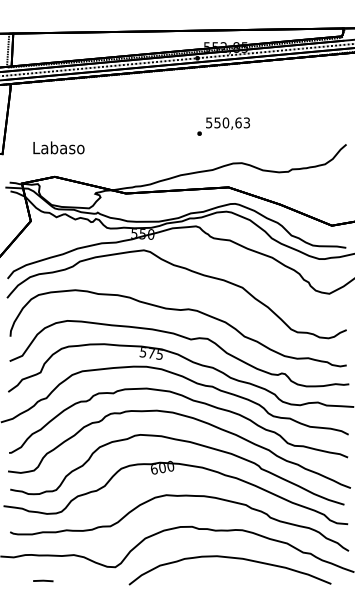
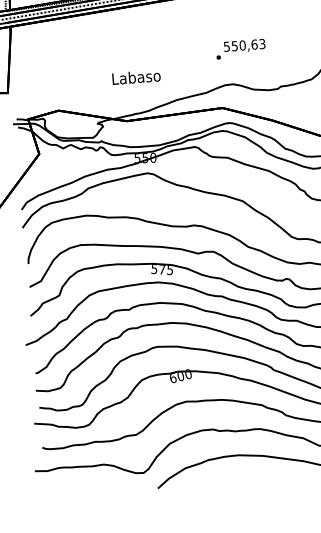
text: (223, 126) -> (240, 49), moved
text: (58, 147) -> (136, 76), moved
line: (43, 580) -> (77, 490), removed

